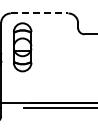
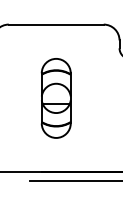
line: (39, 13) -> (56, 24), dashed -> solid
part: (22, 47) -> (56, 98), moved

